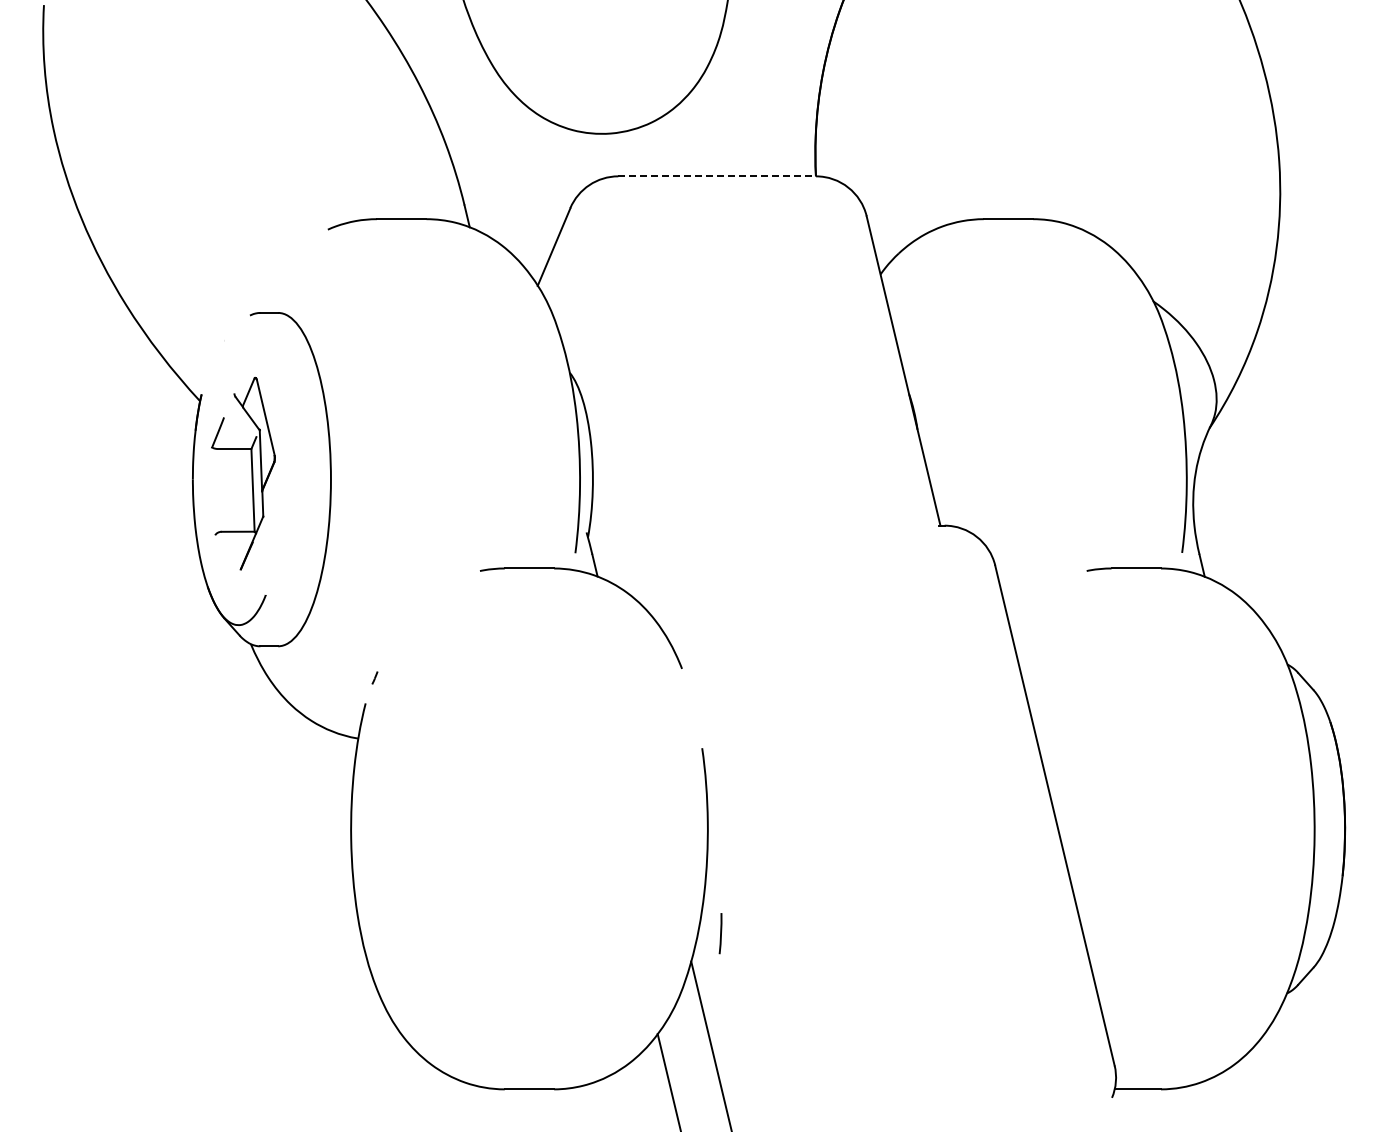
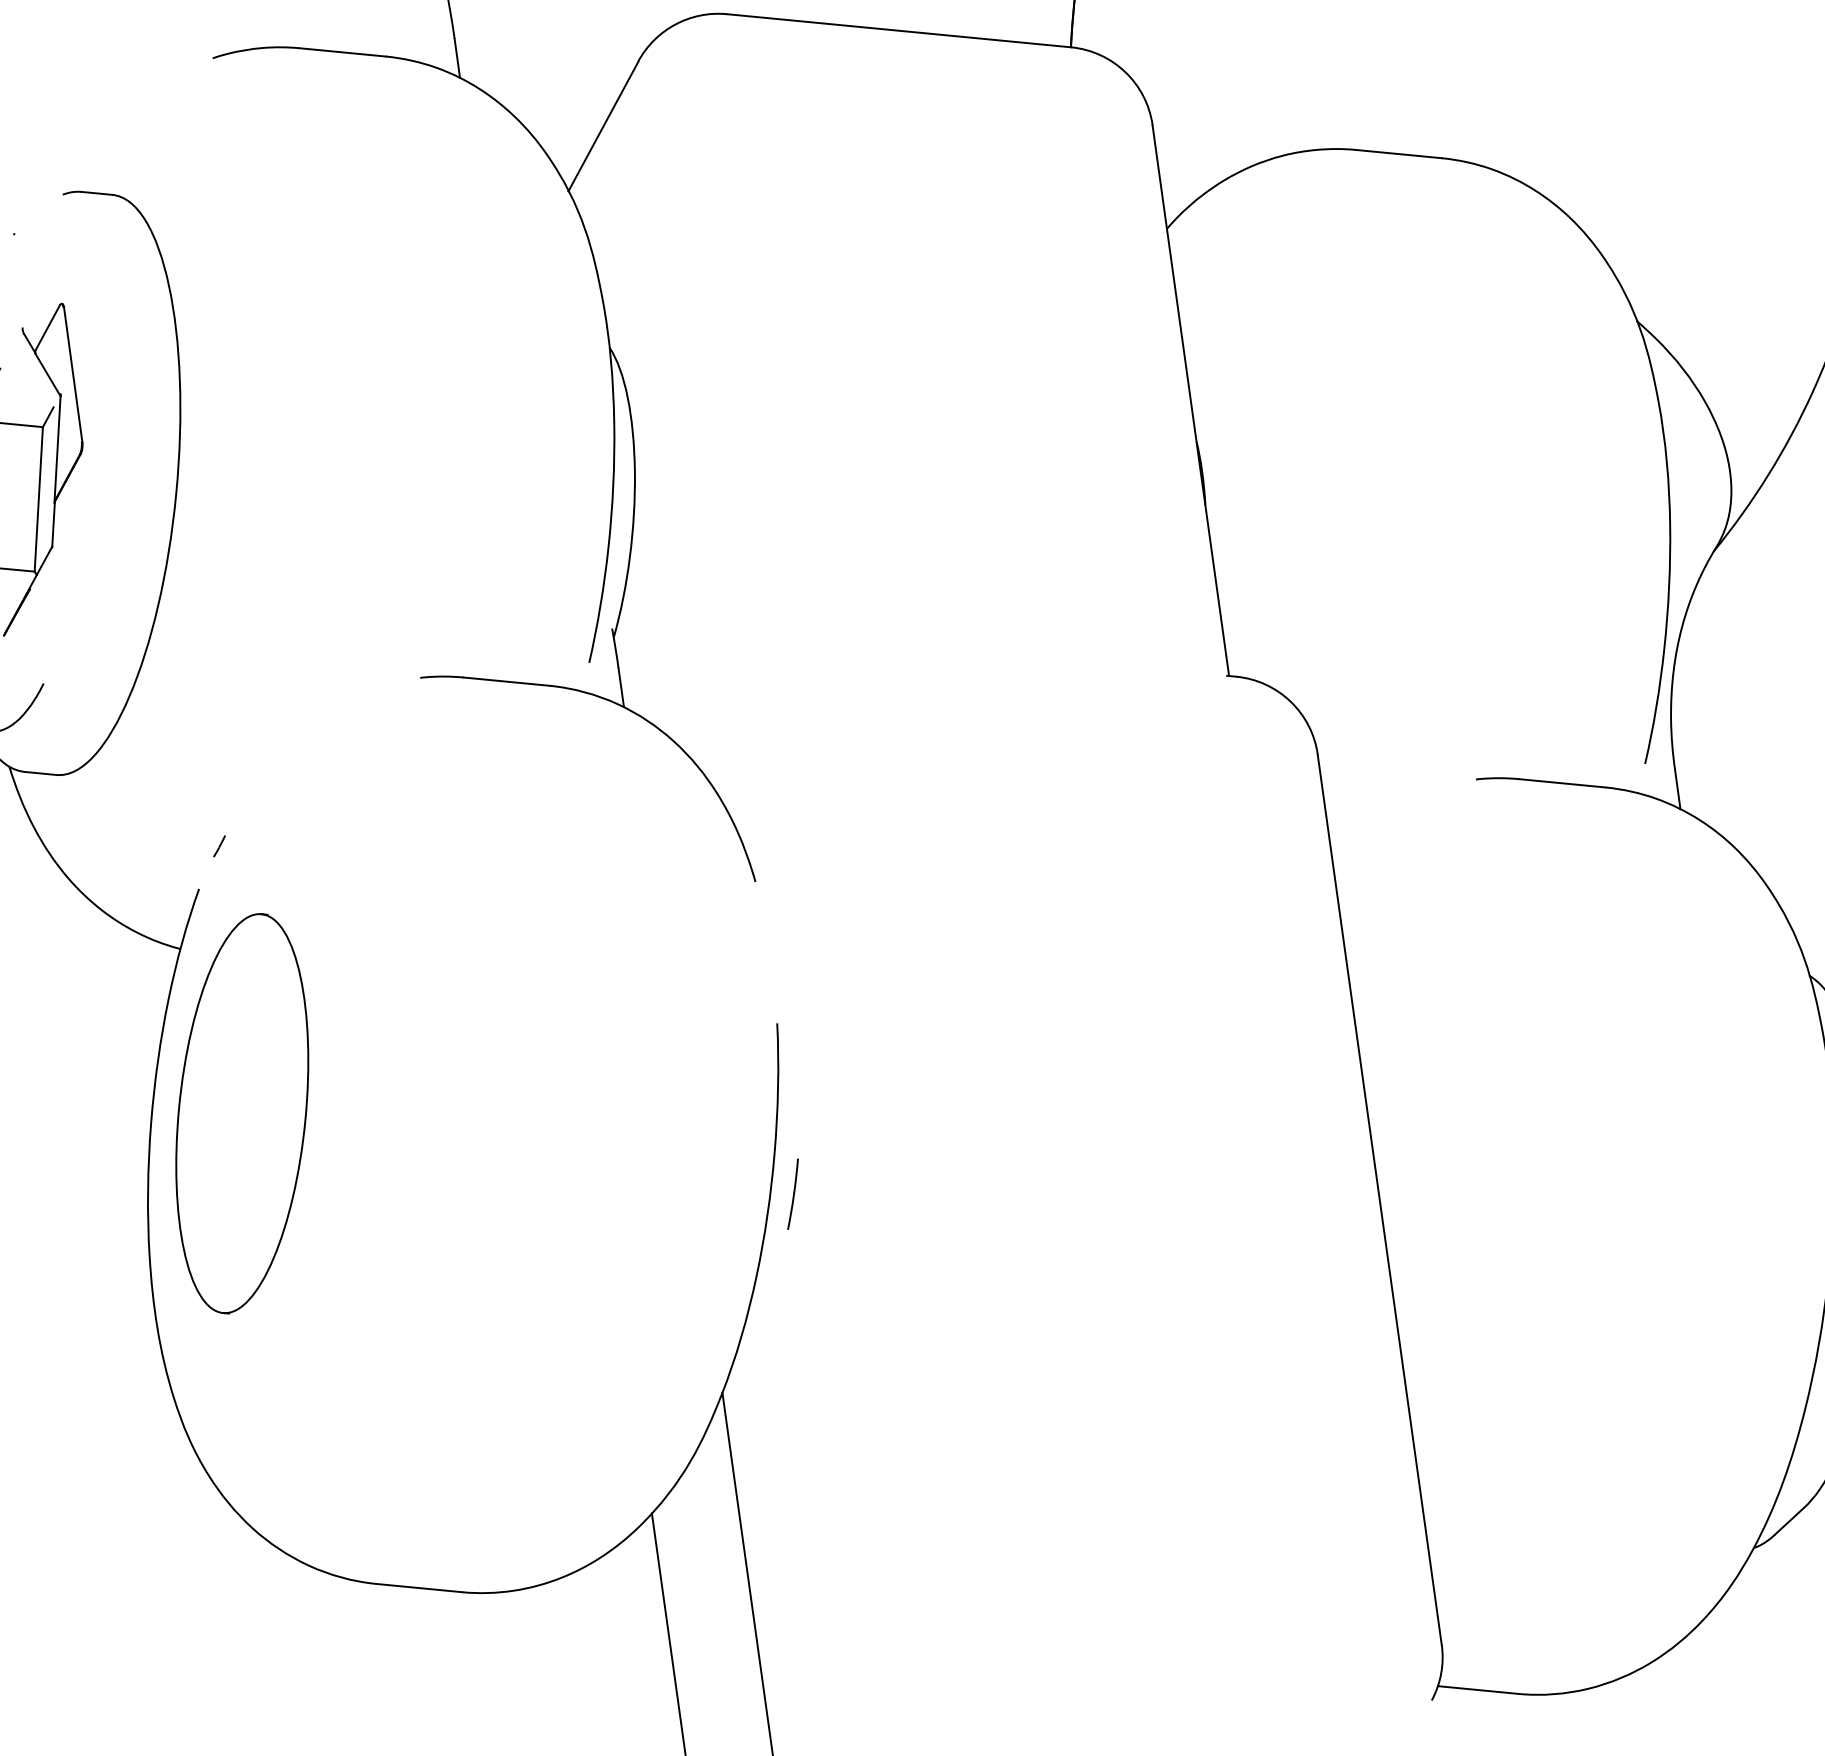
line: (717, 176) -> (899, 31), dashed -> solid
part: (402, 828) -> (242, 1112), added
line: (720, 933) -> (792, 1193), moved

